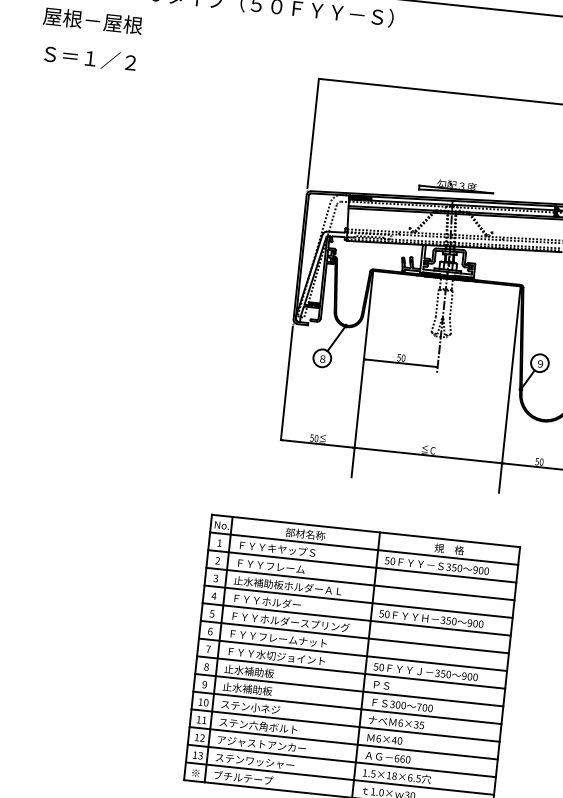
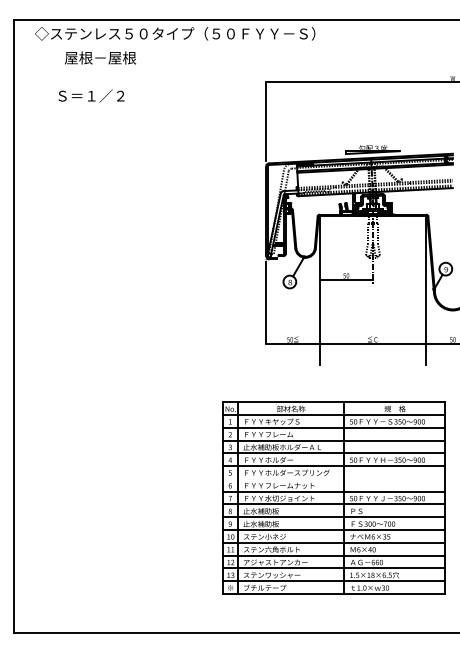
text: (90, 57) -> (91, 95), moved
line: (354, 636) -> (333, 478), removed

